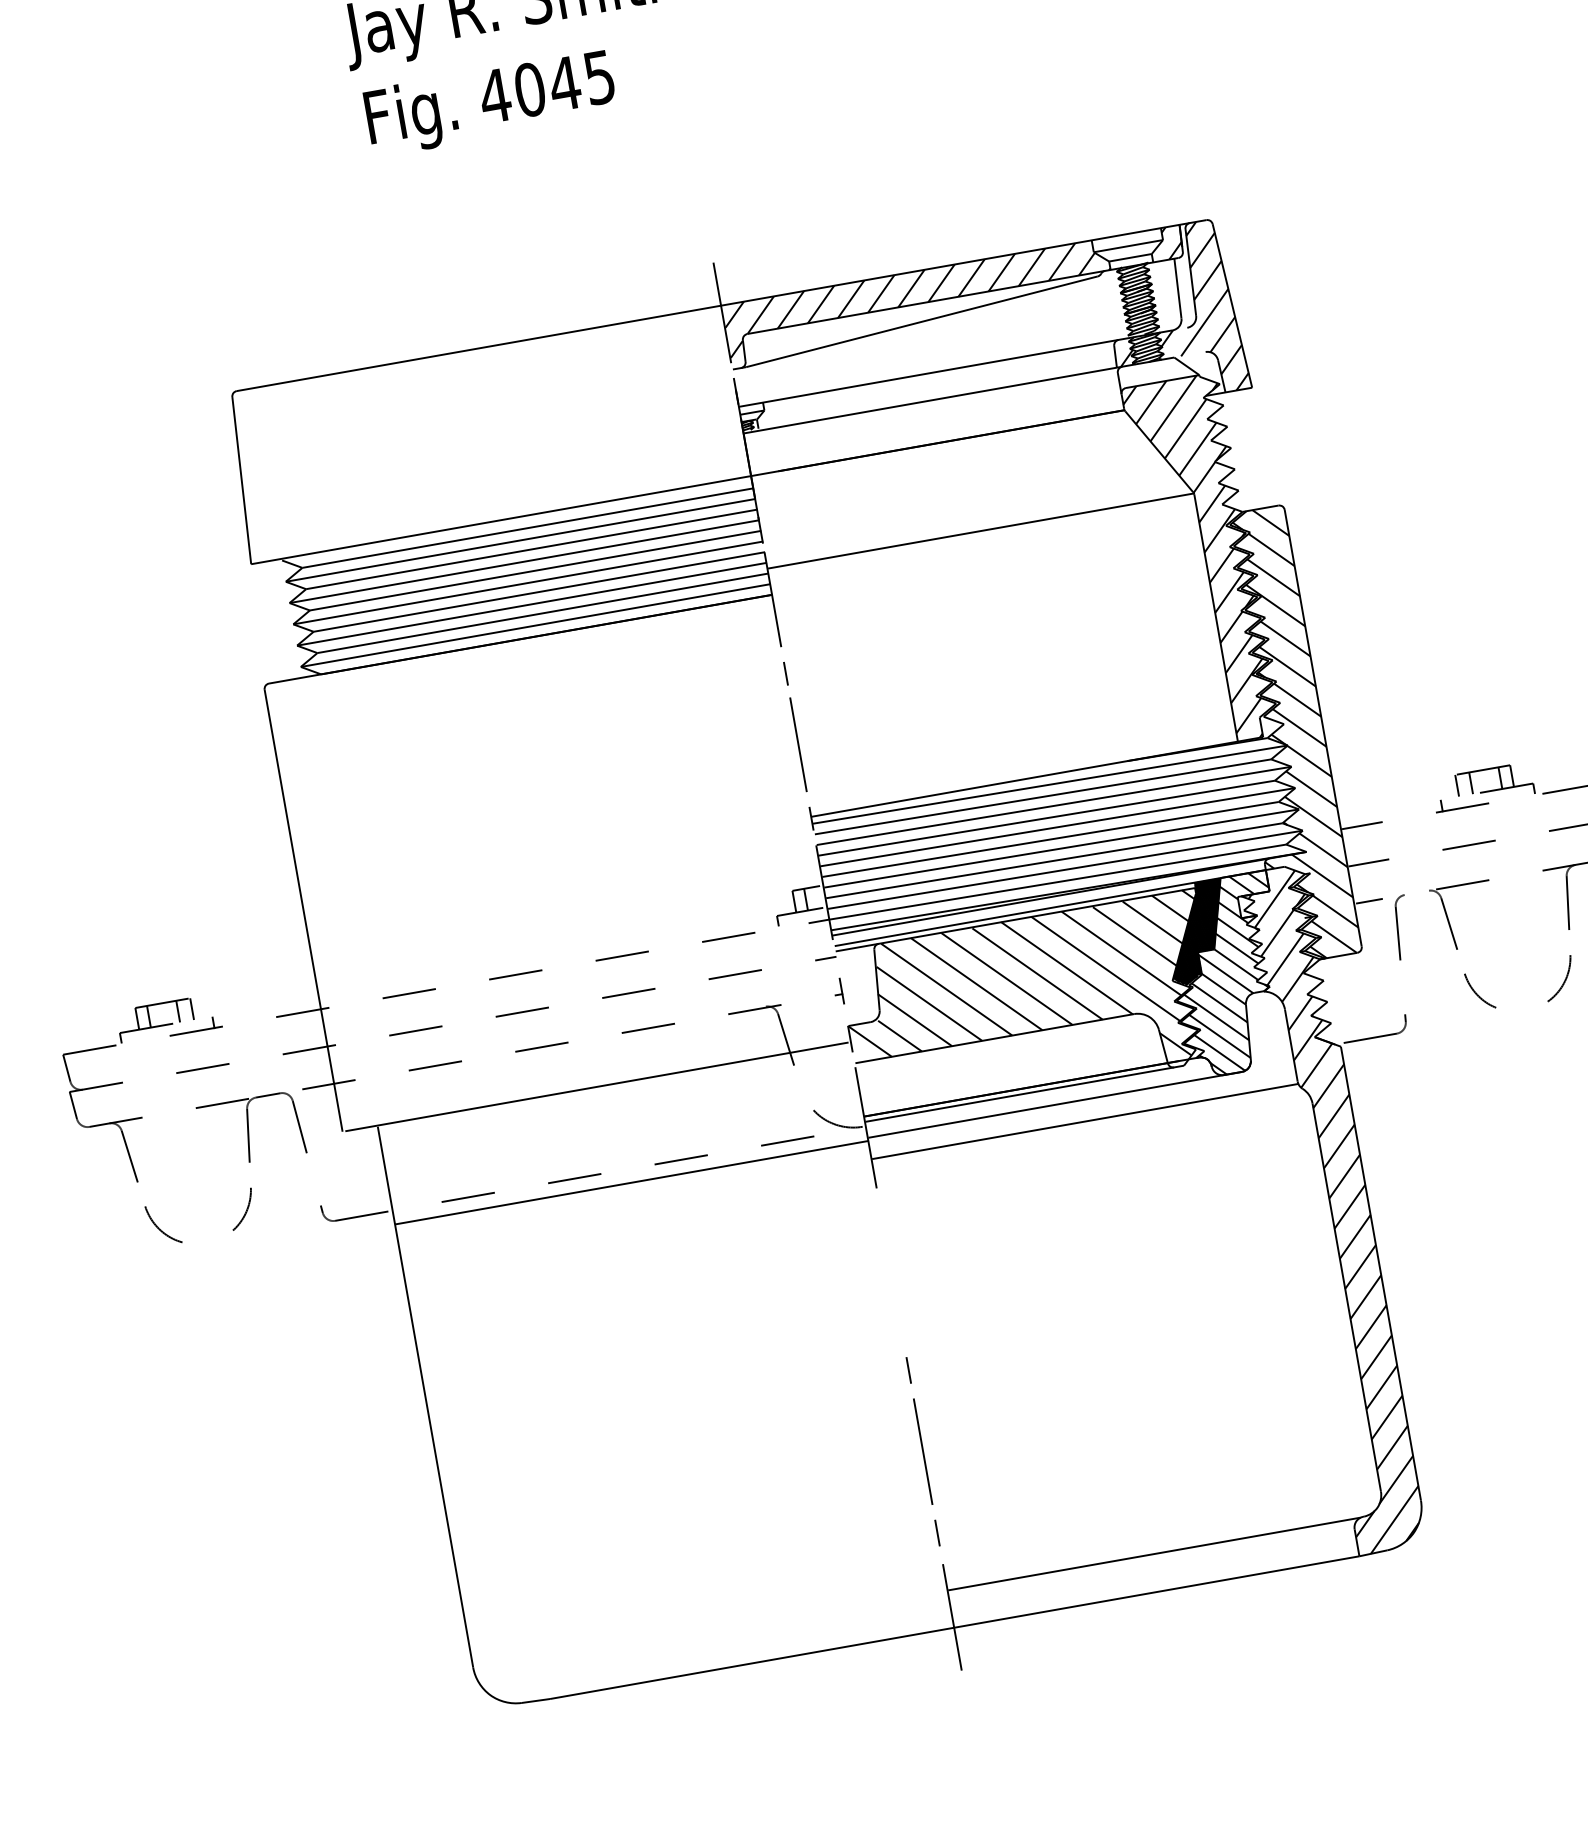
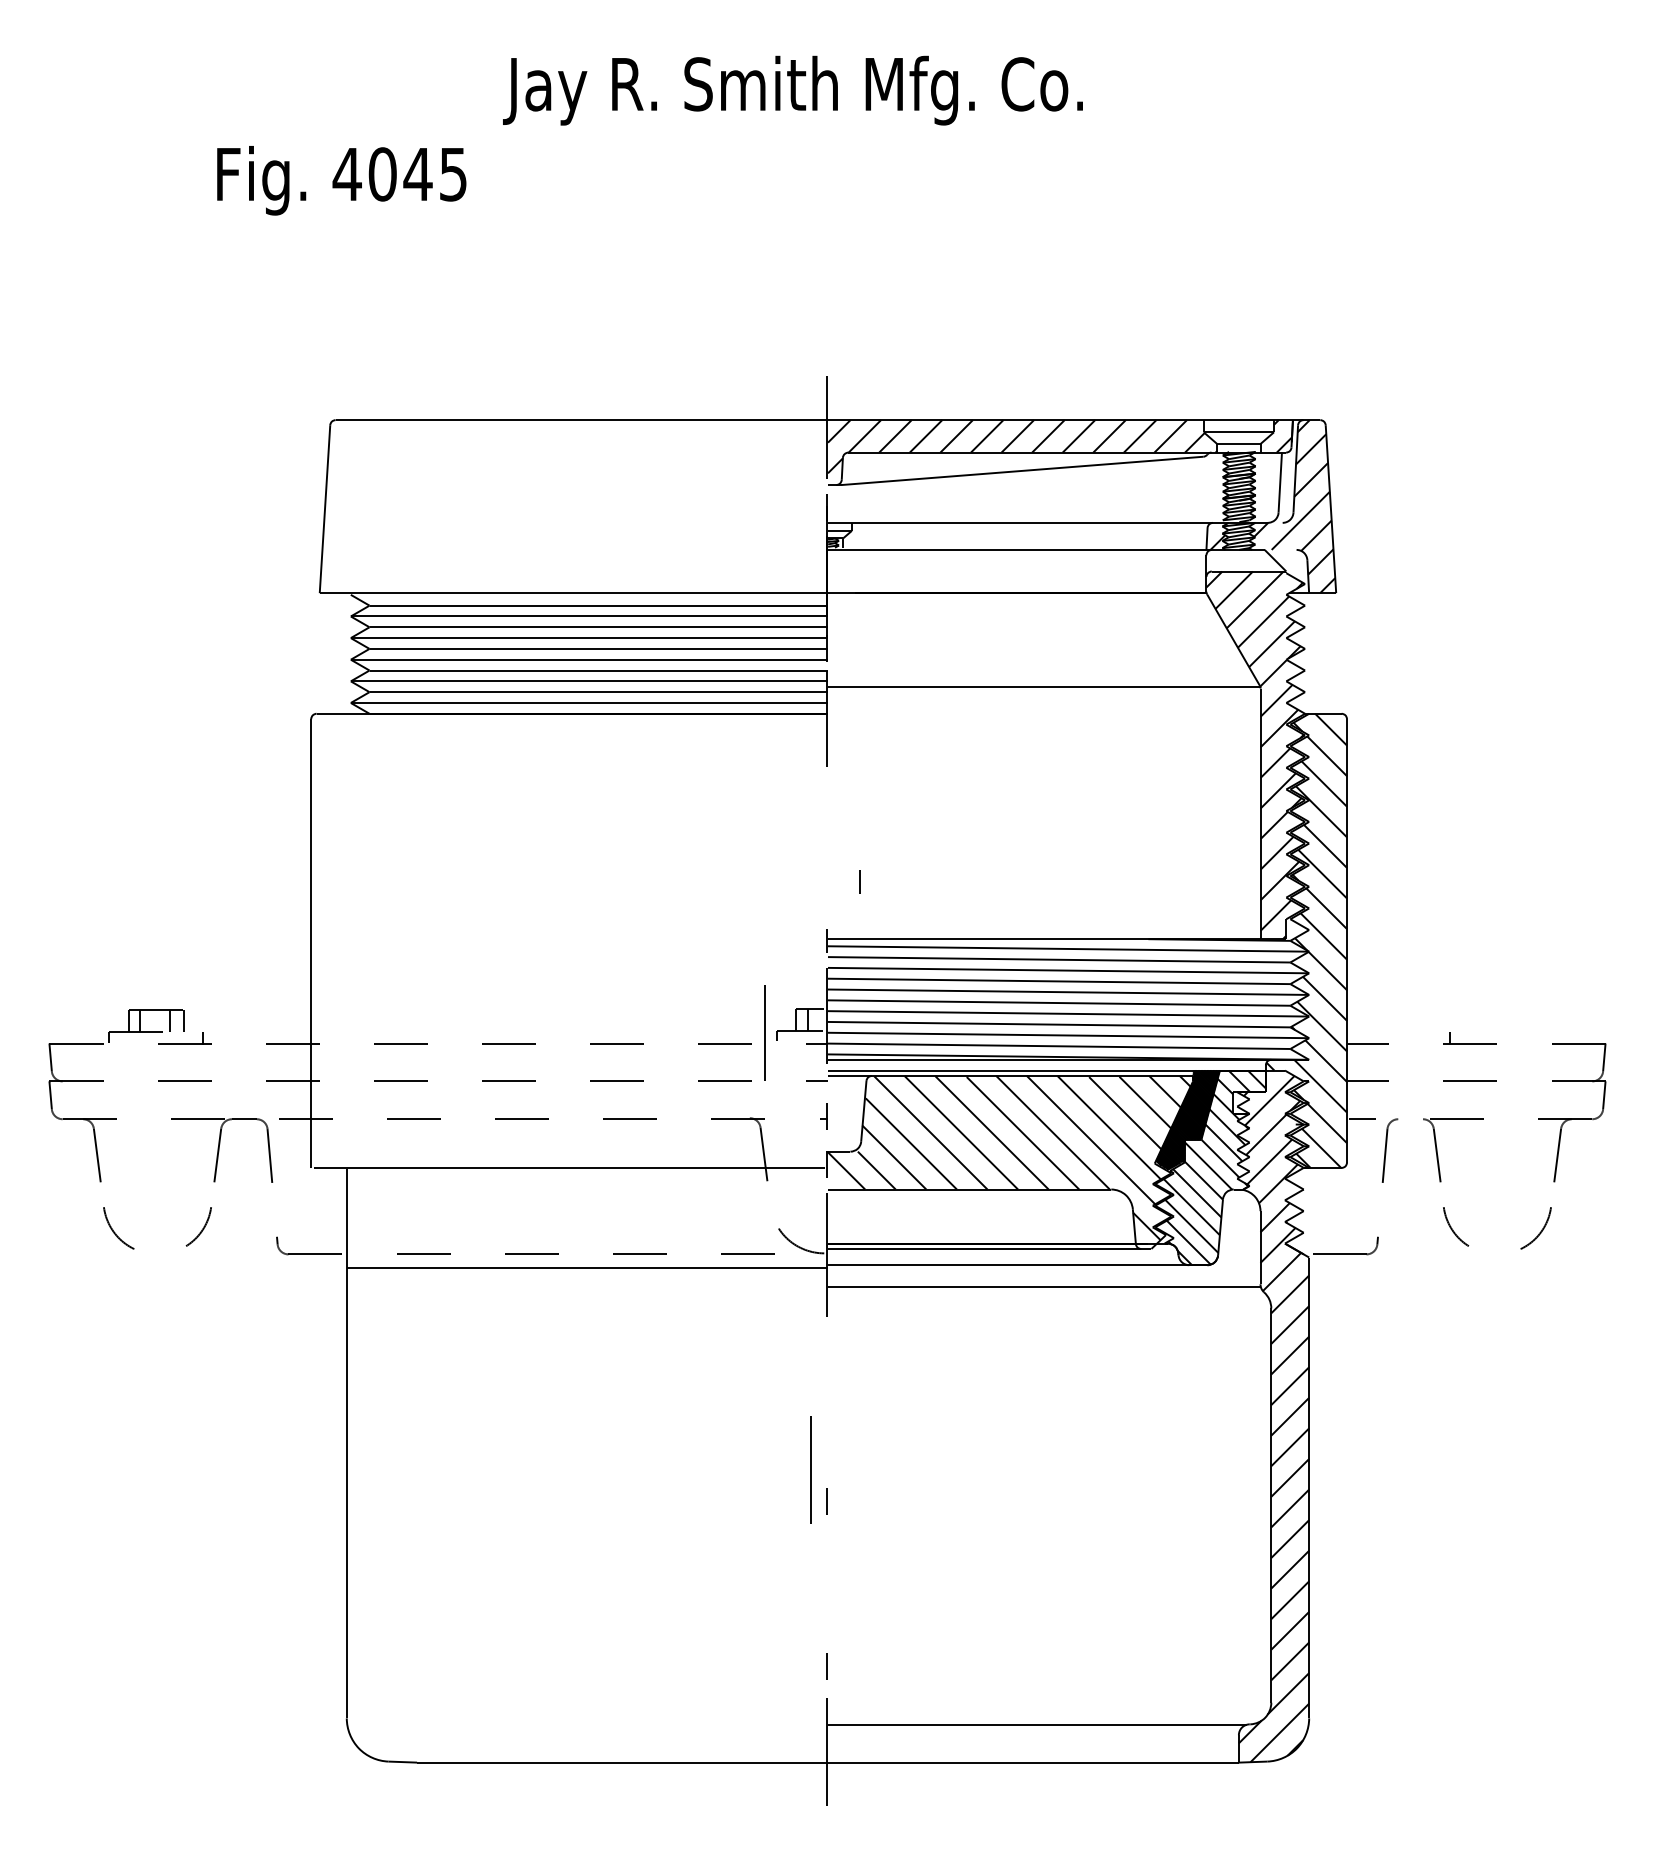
text: (490, 103) -> (341, 180), moved
line: (785, 673) -> (859, 881), moved
line: (797, 744) -> (764, 1032), moved
part: (1494, 783) -> (1506, 1025), removed
line: (922, 1451) -> (810, 1469), moved

